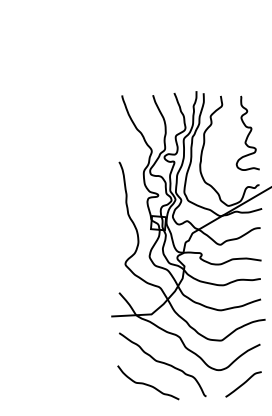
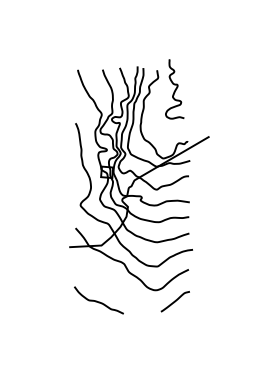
curve: (247, 133) -> (174, 89), moved
curve: (162, 364) -> (110, 285), removed

